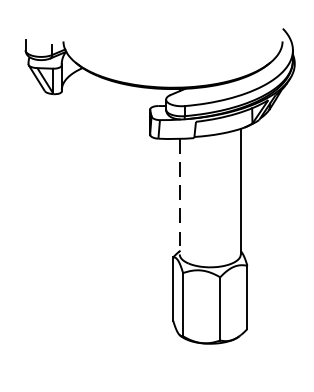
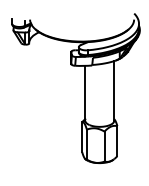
line: (180, 197) -> (85, 93), dashed -> solid

